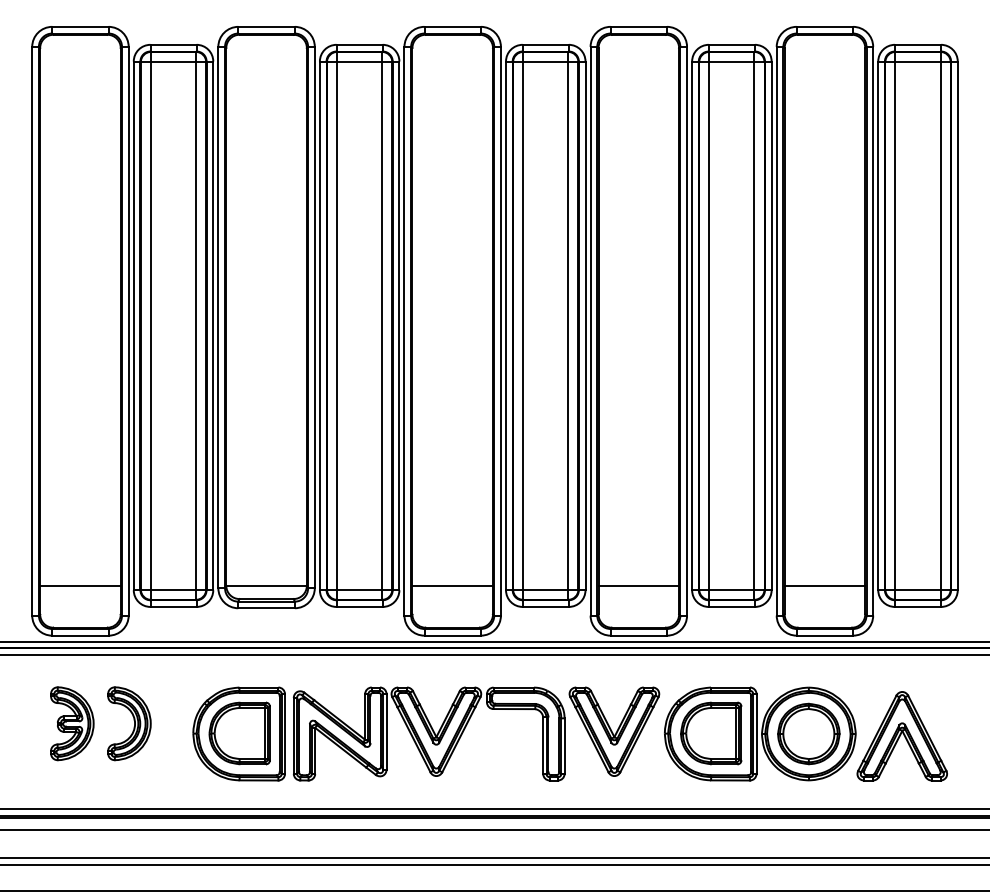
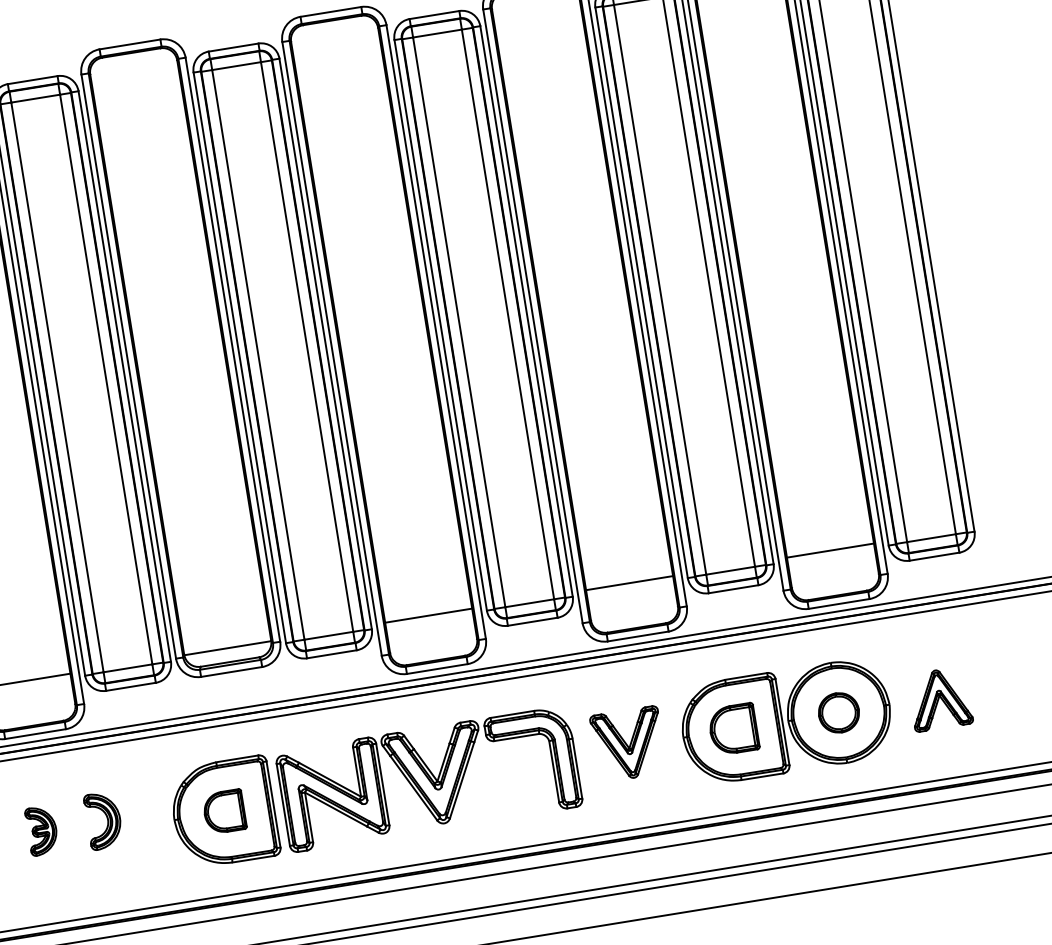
part: (72, 723) -> (42, 830), size x0.6
part: (129, 723) -> (103, 820), size x0.7
part: (614, 731) -> (628, 744), size x0.7
part: (239, 733) -> (224, 811), size x0.6
part: (711, 733) -> (733, 729), size x0.7
part: (808, 733) -> (838, 712), size x0.6
part: (901, 736) -> (939, 699), size x0.6

